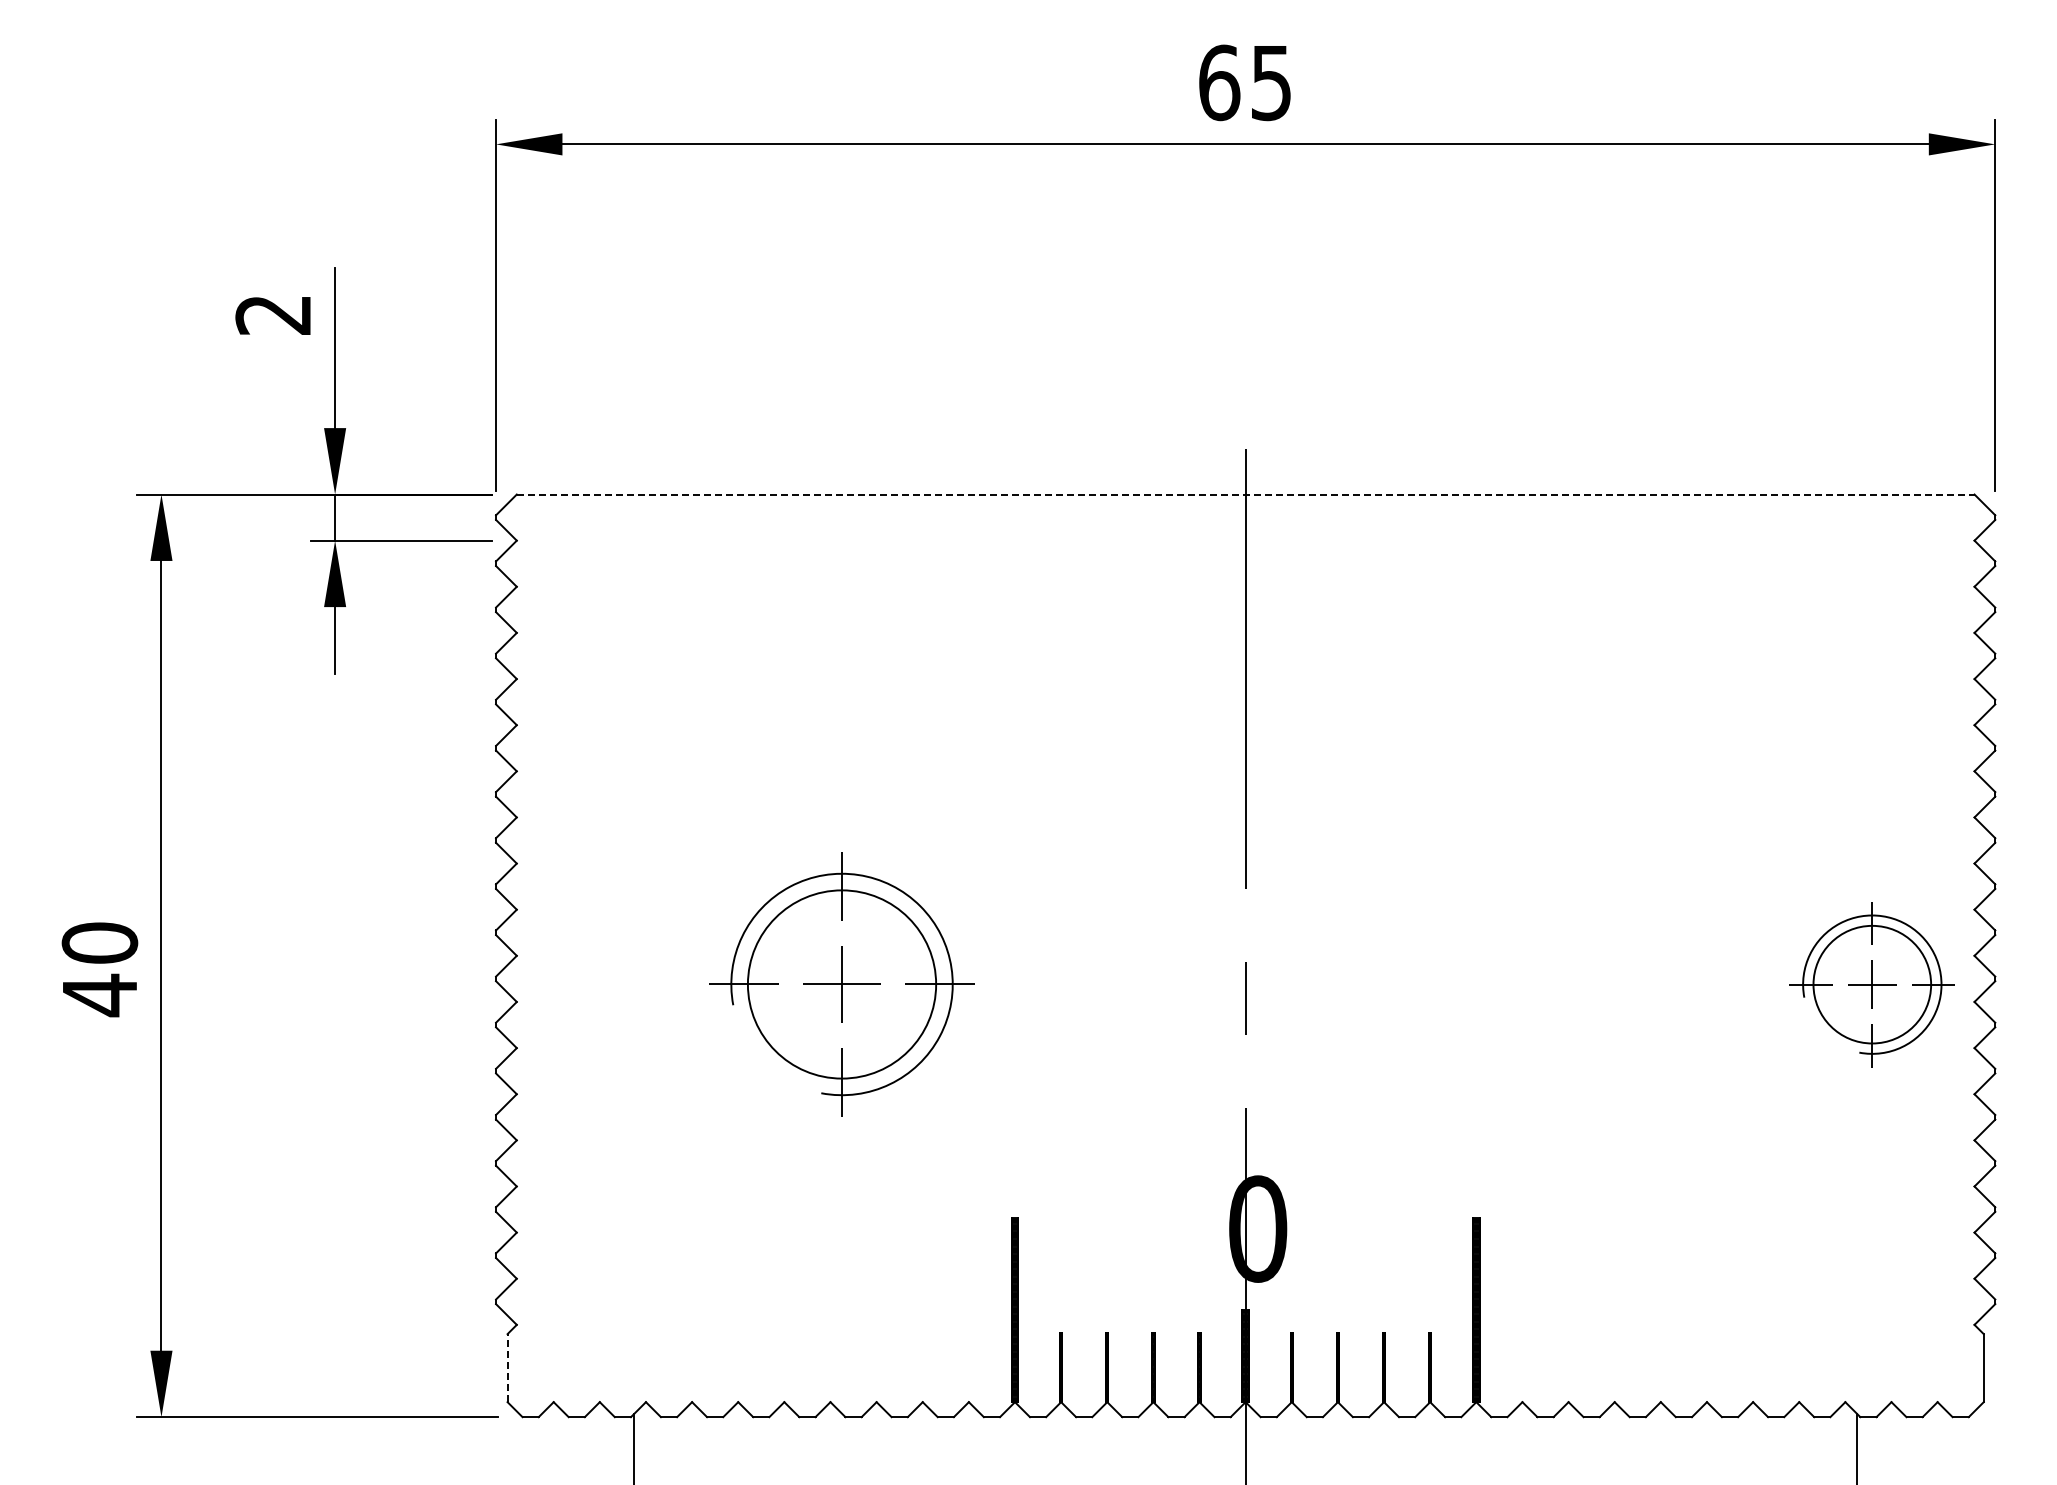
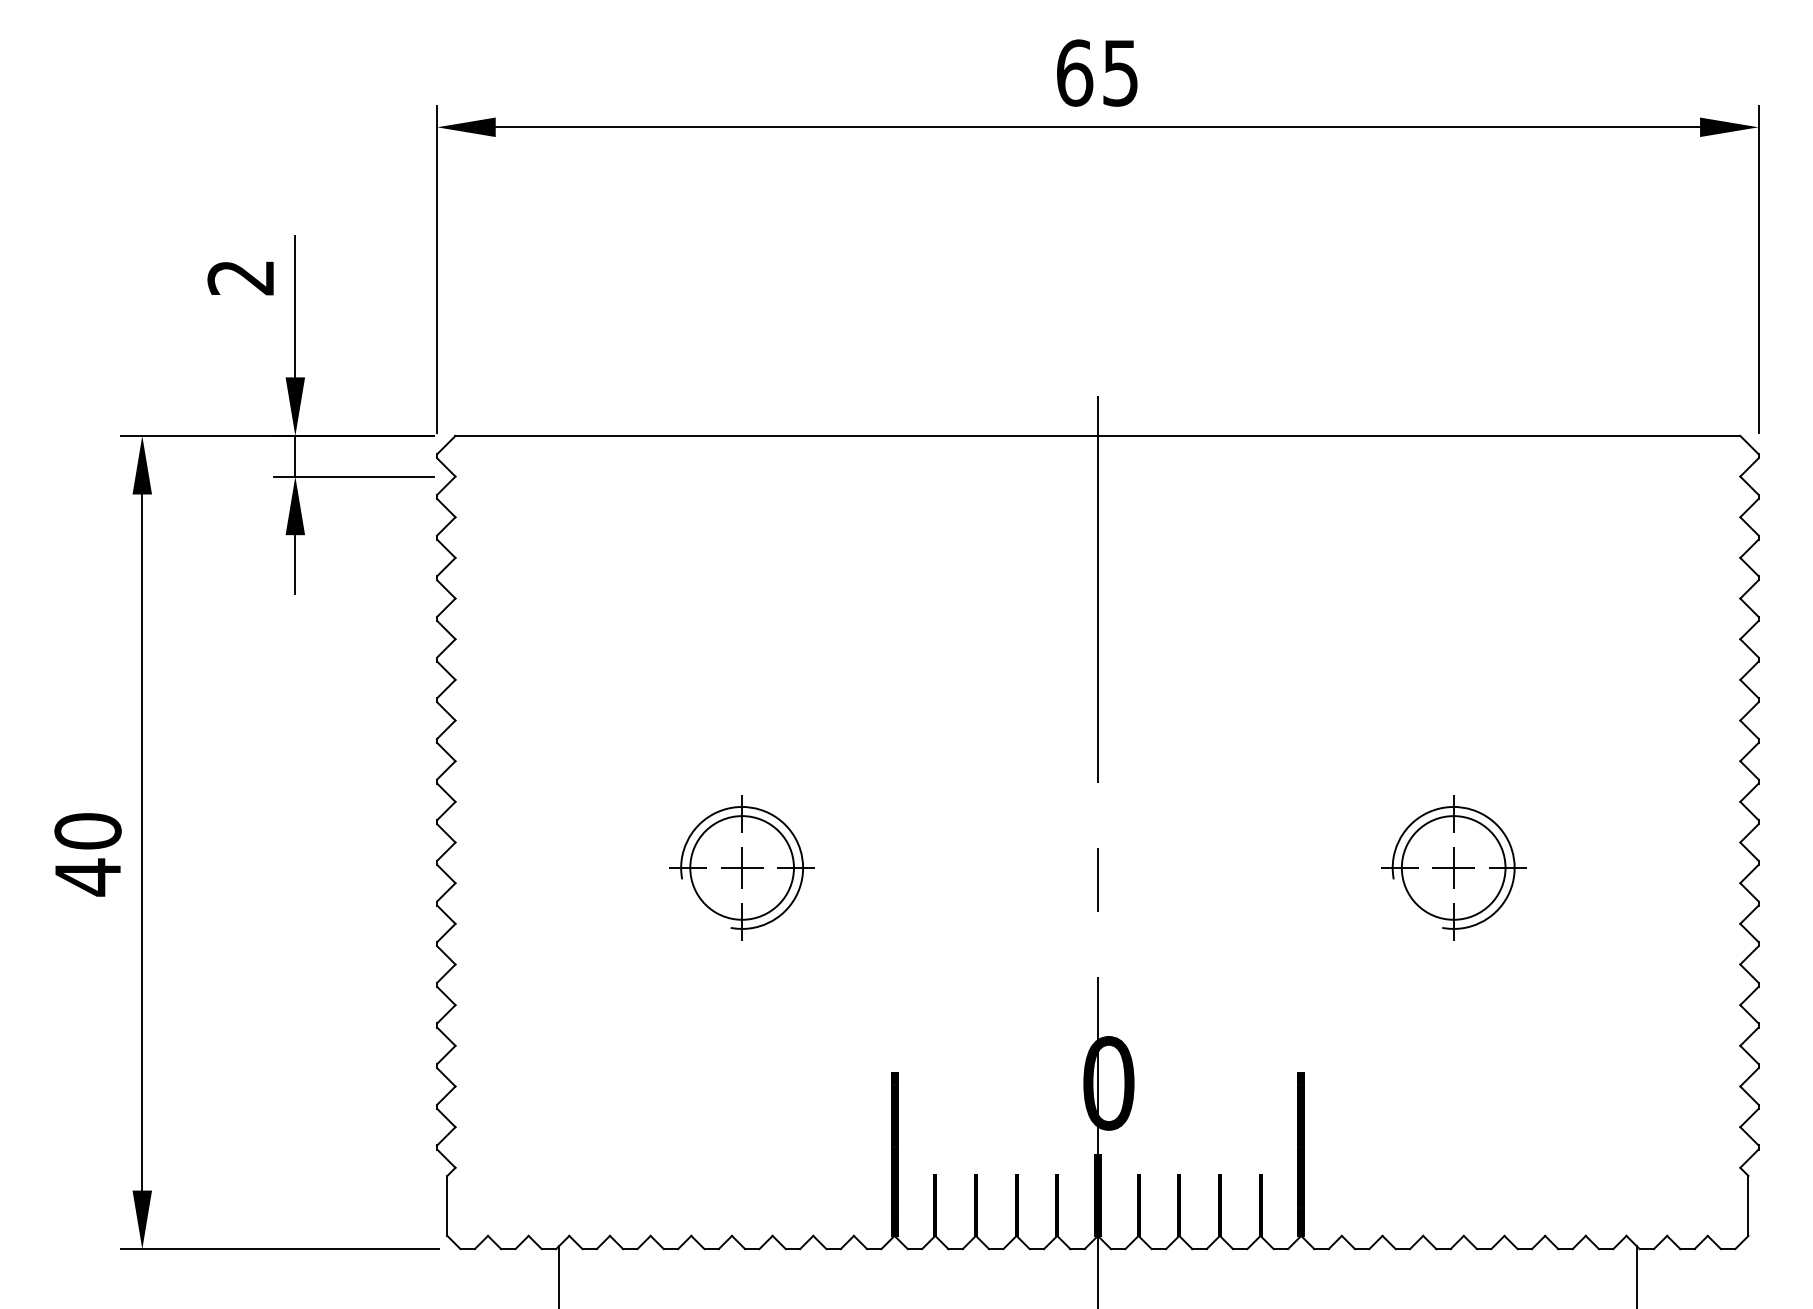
line: (1245, 494) -> (1097, 435), dashed -> solid
part: (841, 984) -> (741, 867), size x0.62
part: (1871, 984) -> (1452, 867), moved
line: (507, 1367) -> (447, 1205), dashed -> solid

